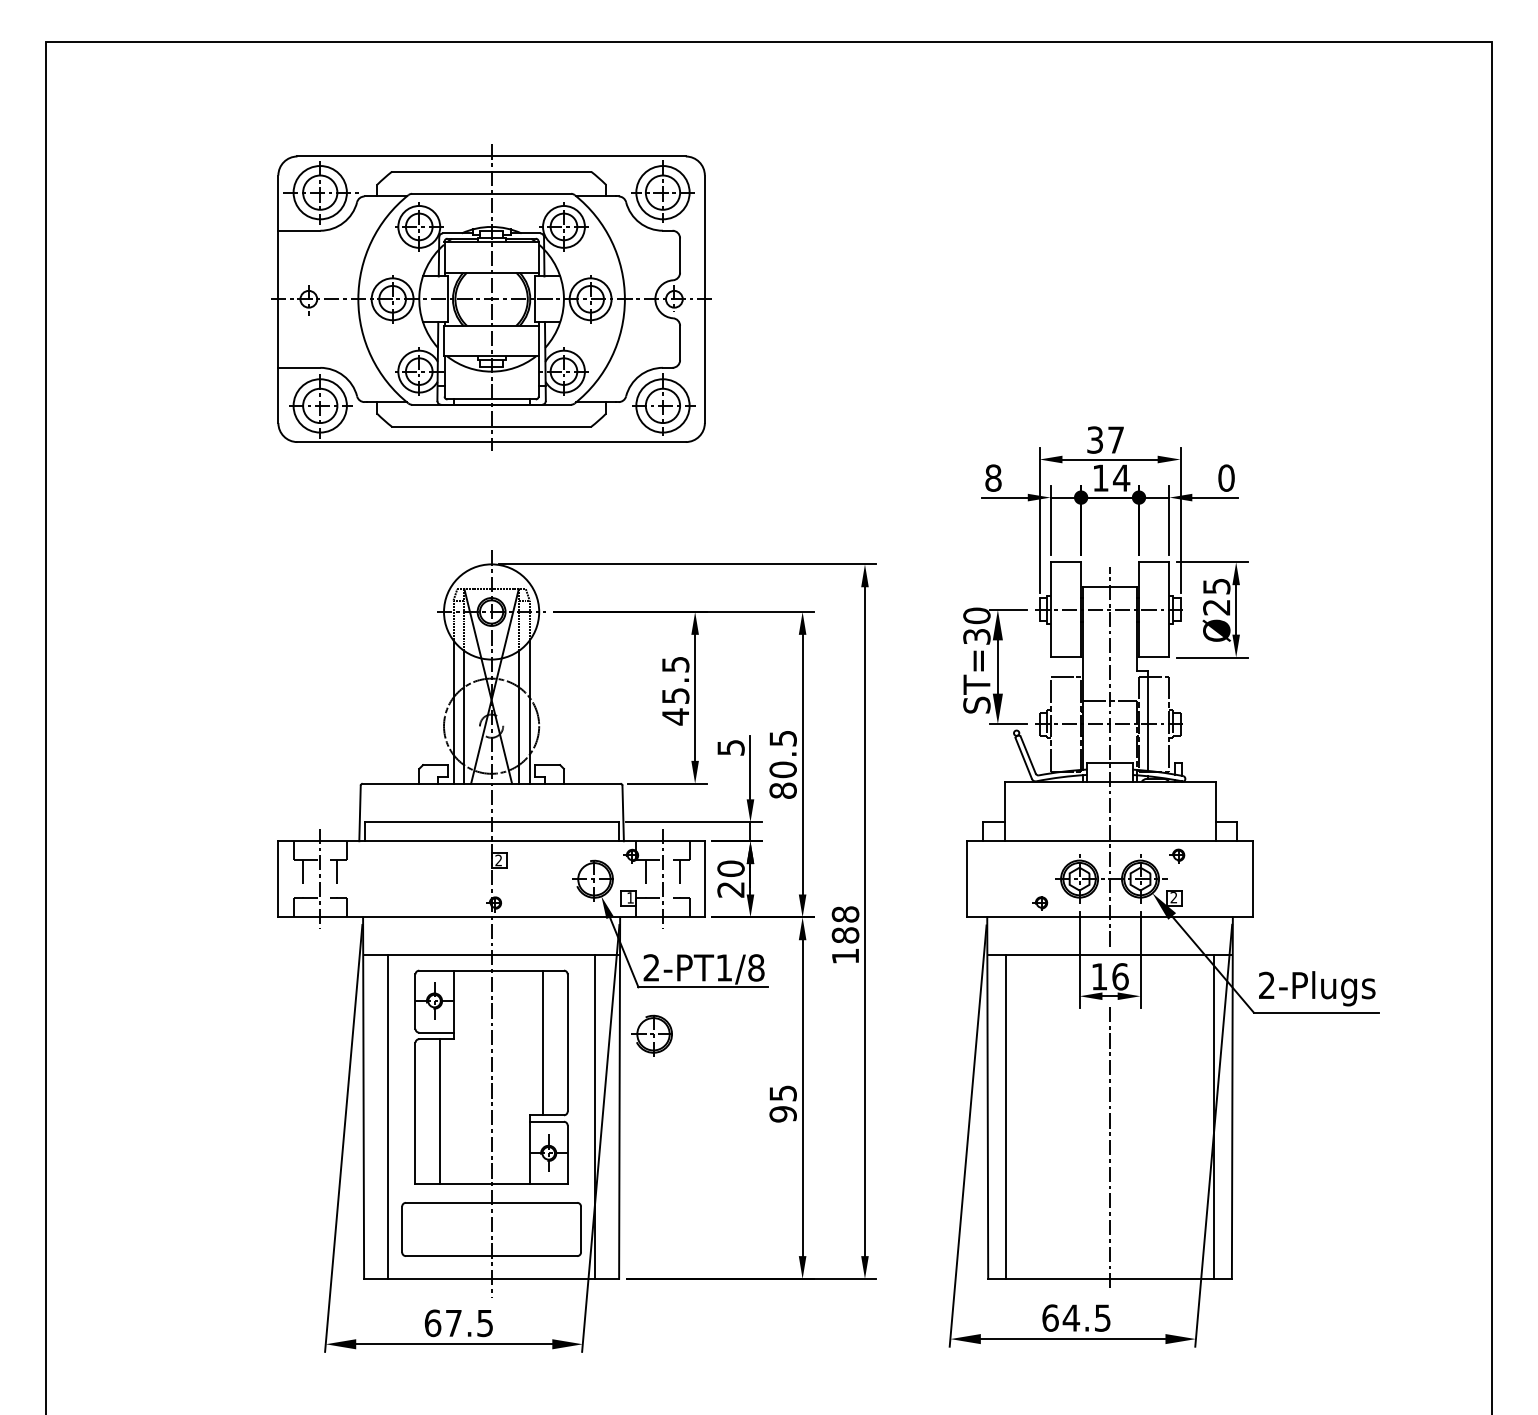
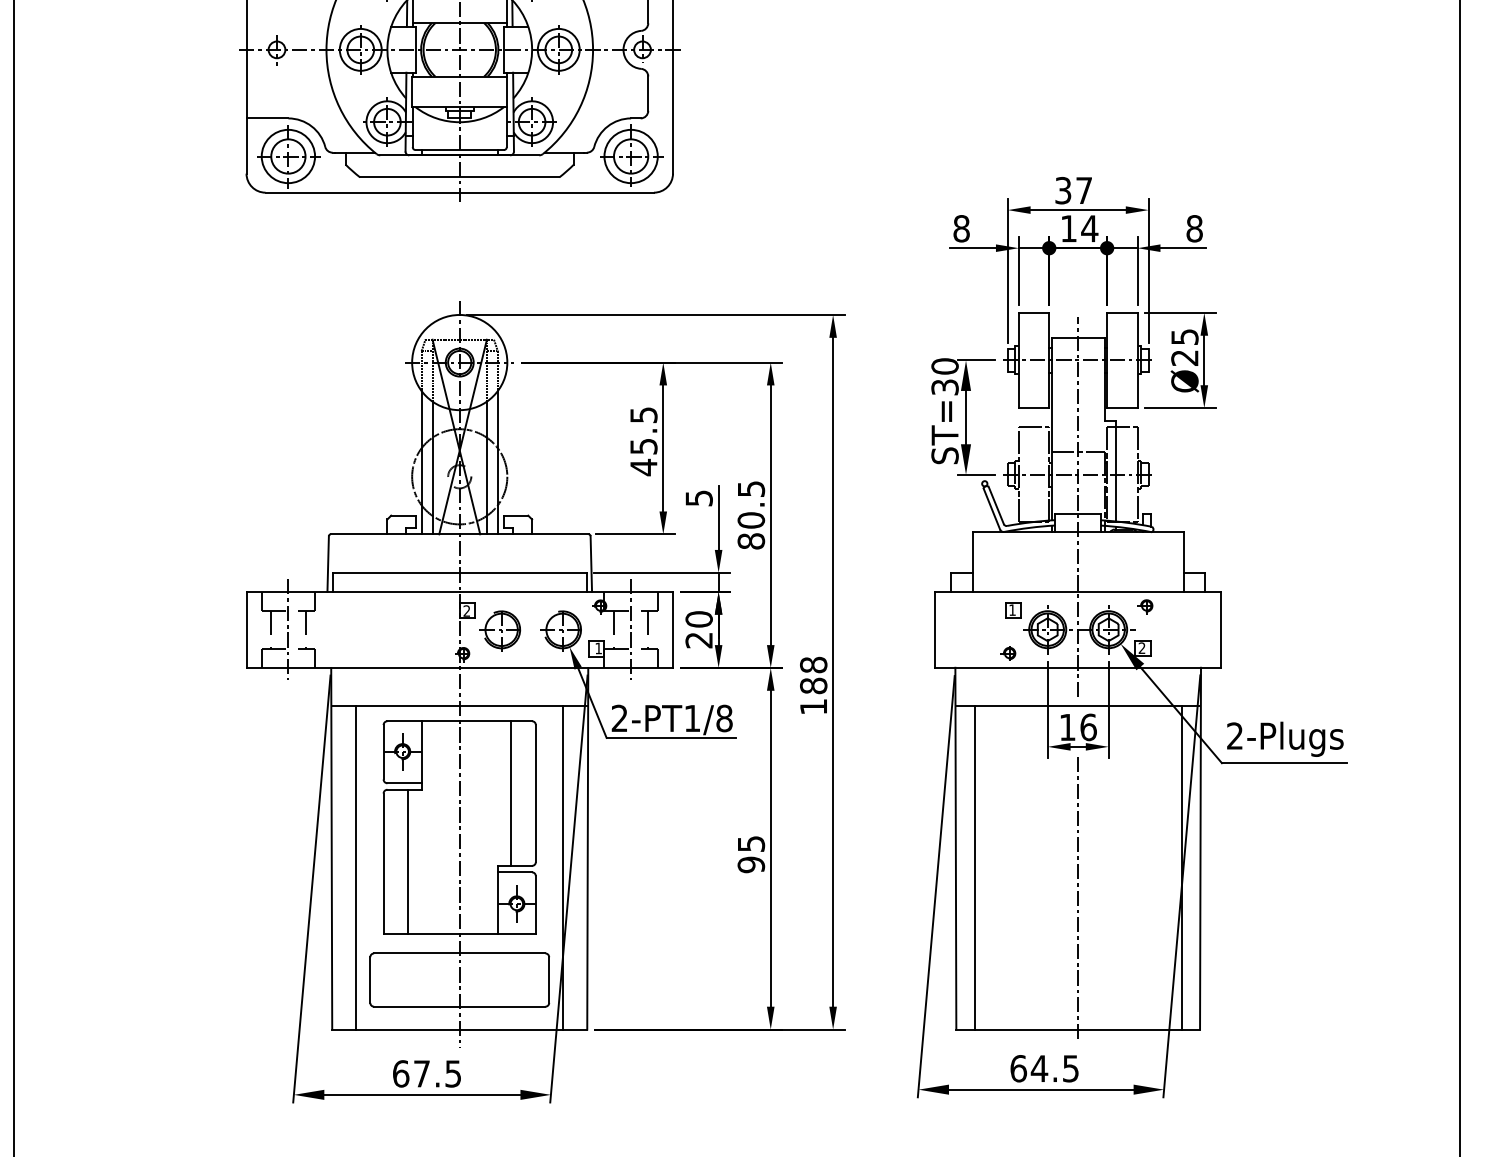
text: (1226, 477) -> (1194, 228), 0 -> 8
part: (1045, 859) -> (1013, 610), added
part: (651, 1035) -> (499, 631), moved

